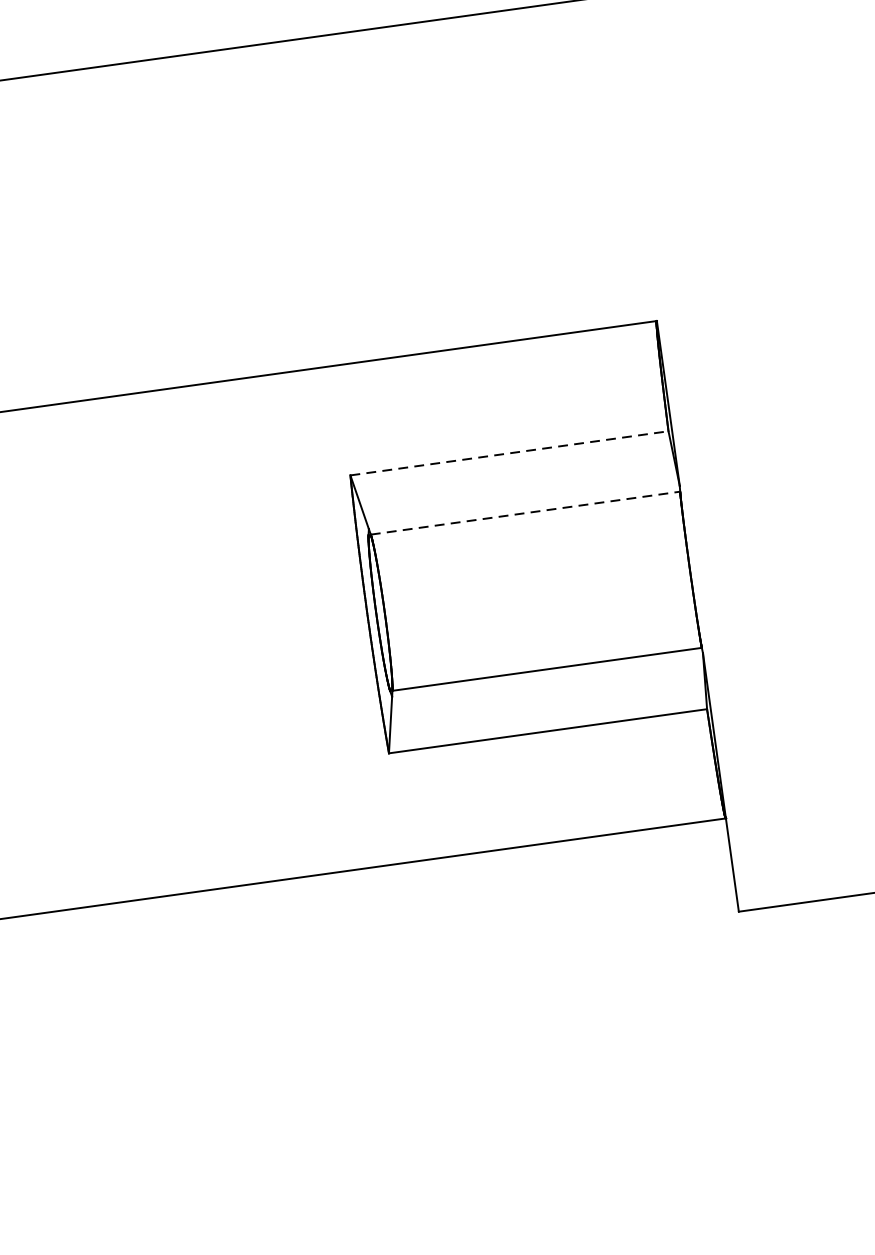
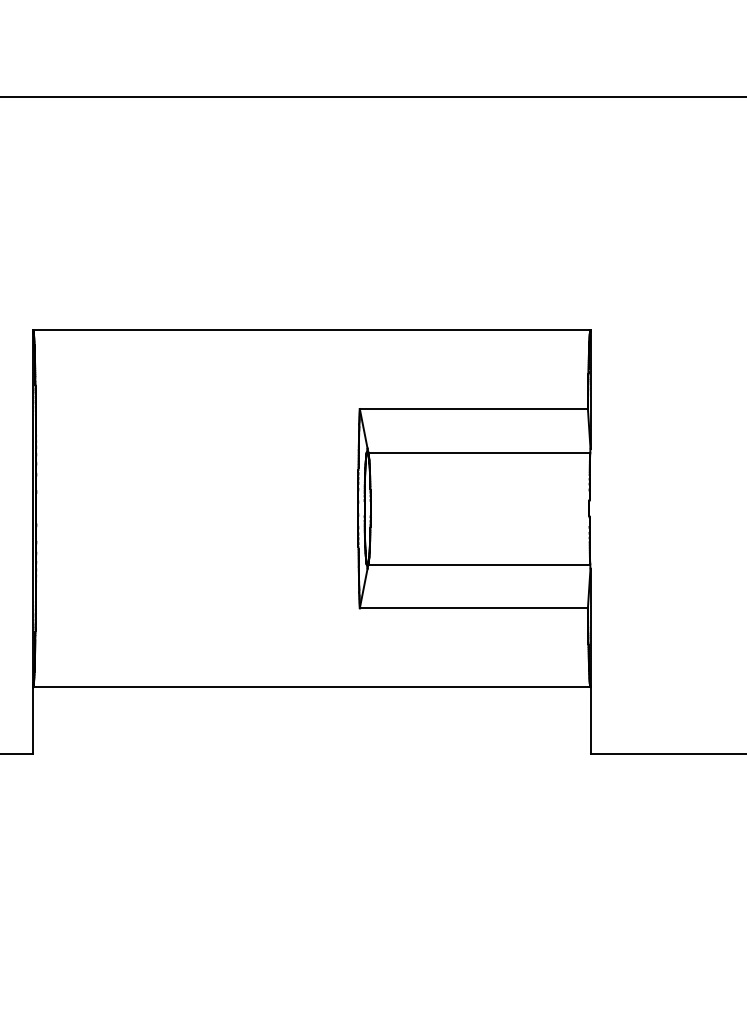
line: (510, 453) -> (474, 409), dashed -> solid
line: (525, 512) -> (479, 452), dashed -> solid

